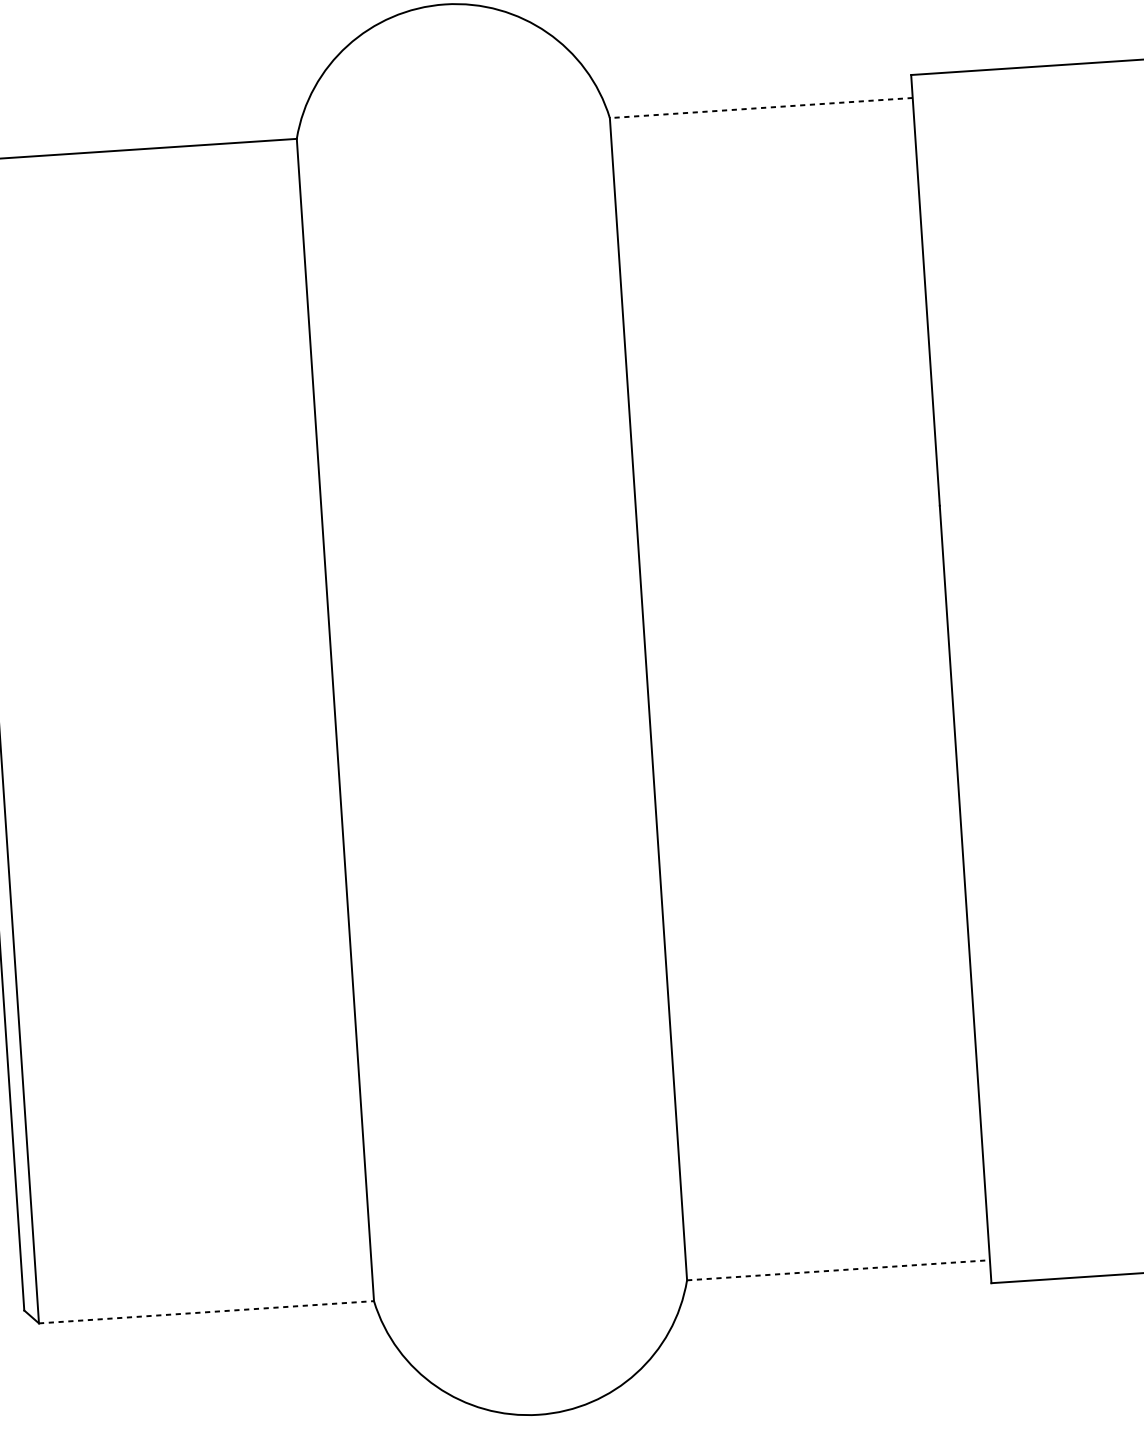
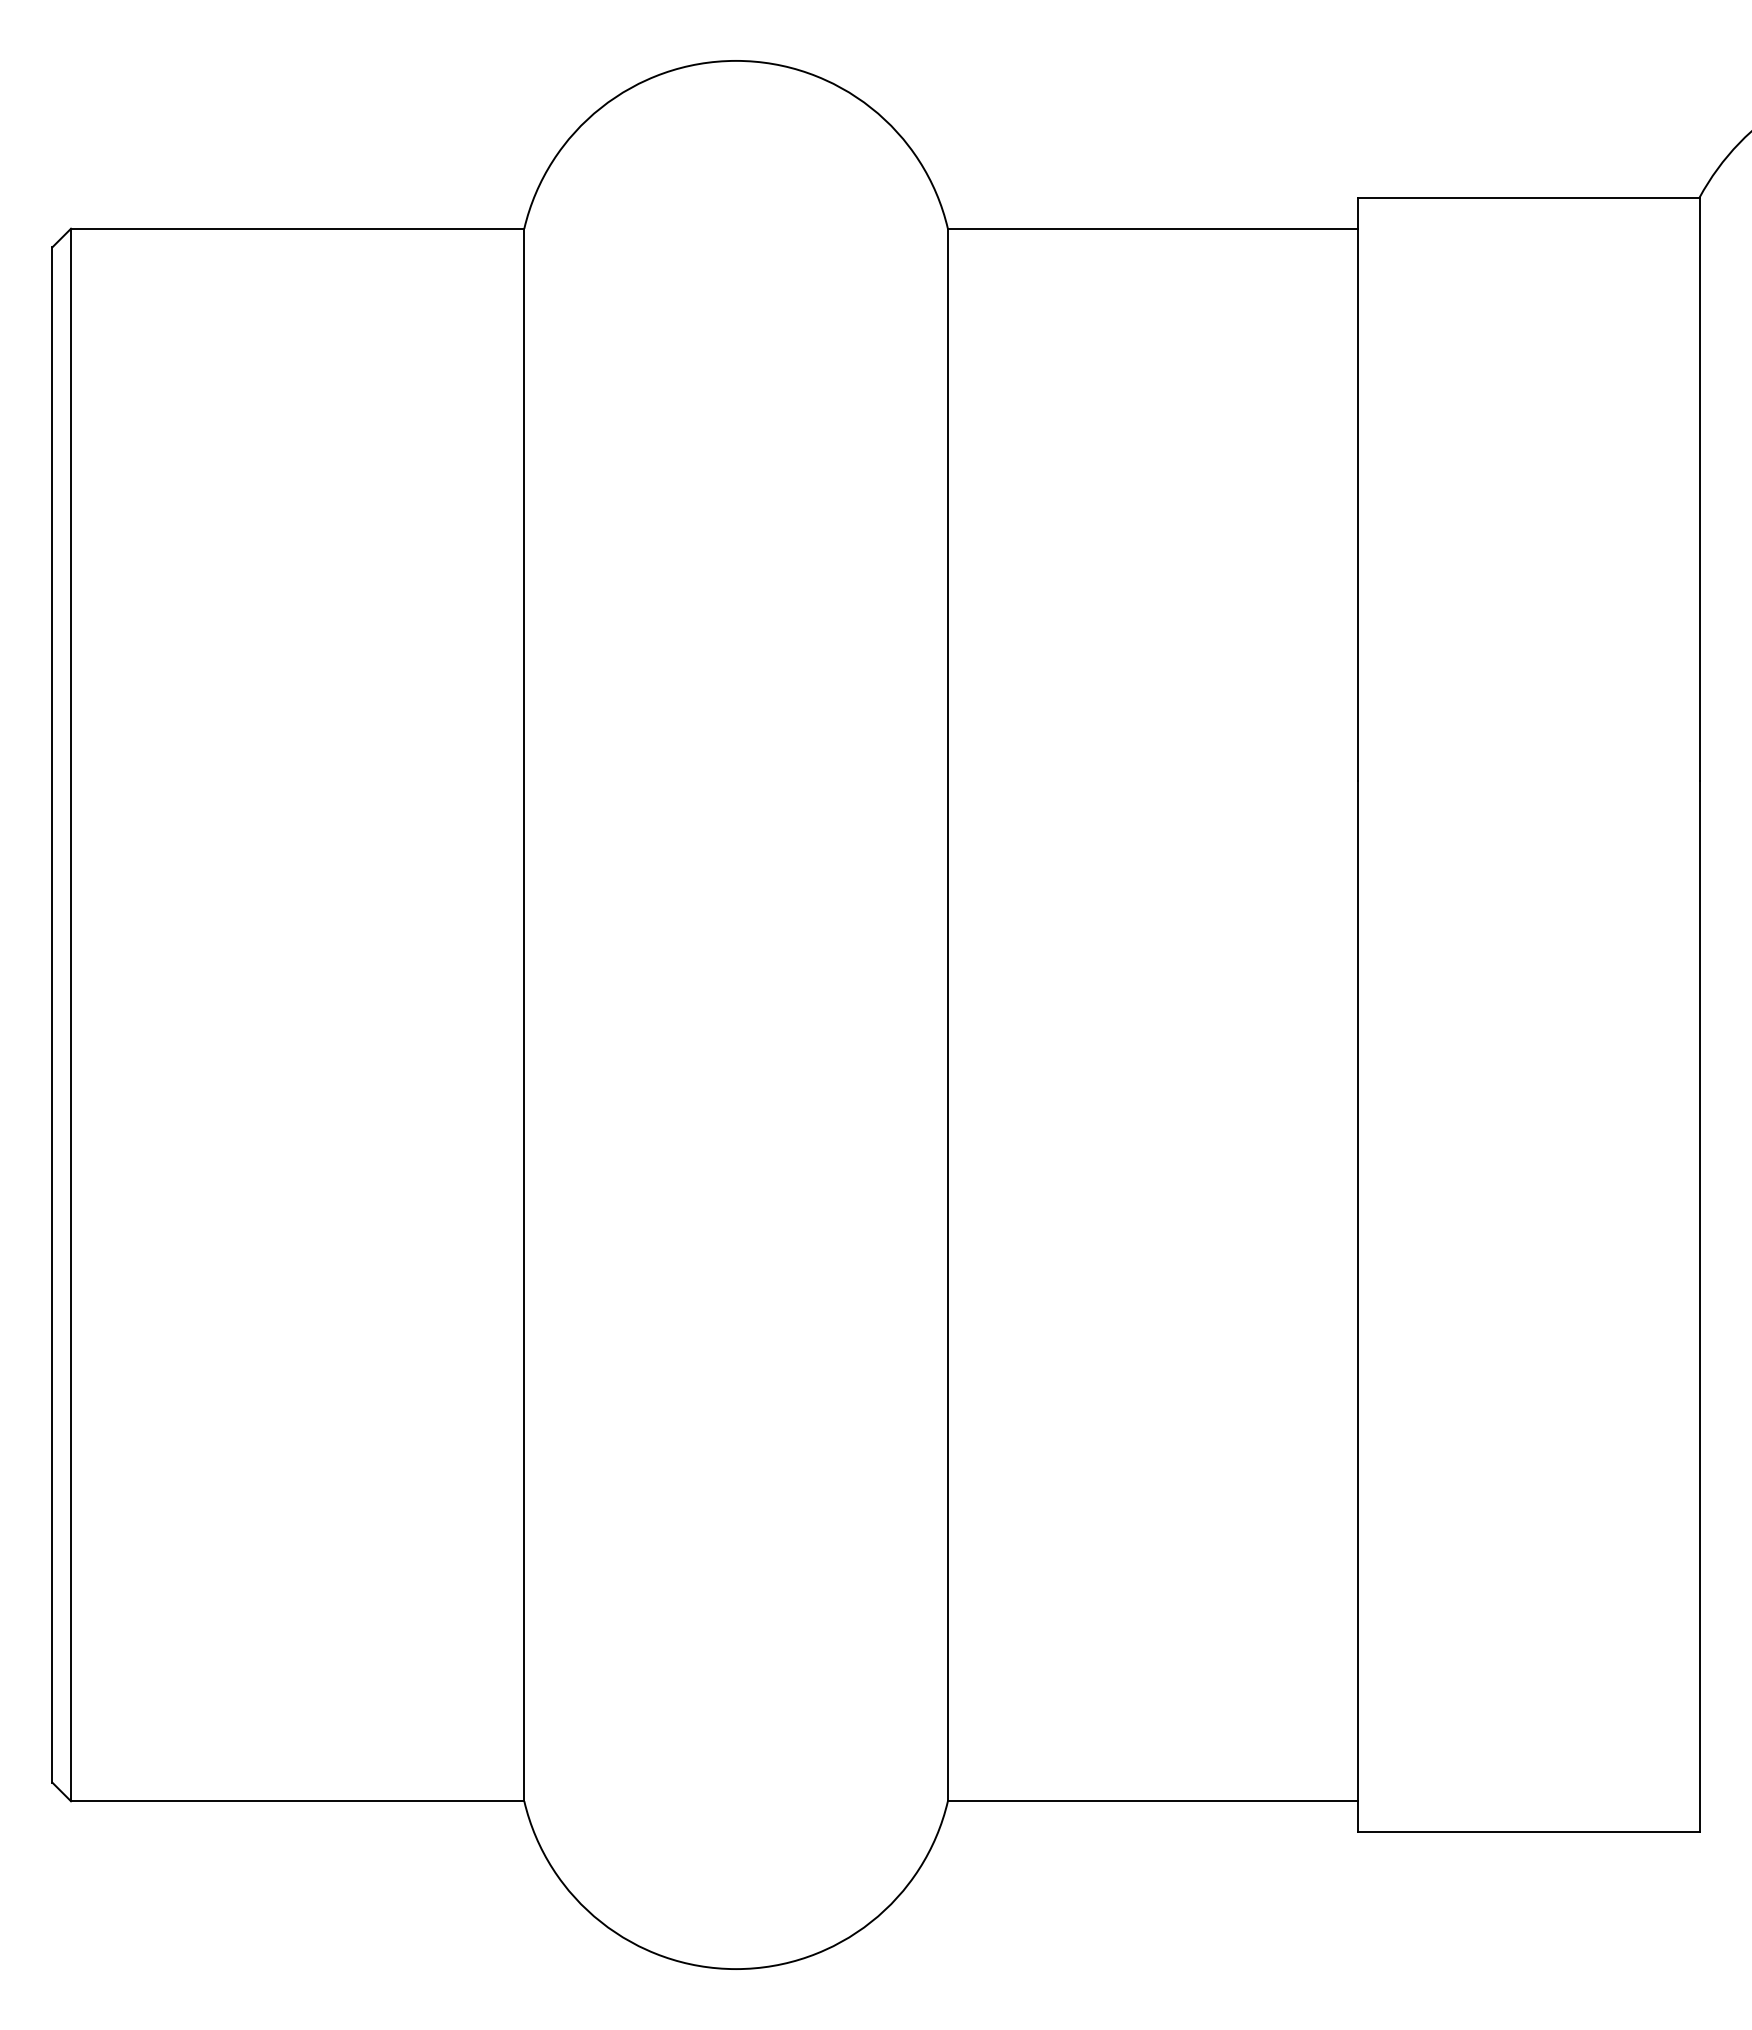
line: (761, 107) -> (1152, 228), dashed -> solid
line: (838, 1270) -> (1152, 1801), dashed -> solid
line: (206, 1312) -> (297, 1801), dashed -> solid

